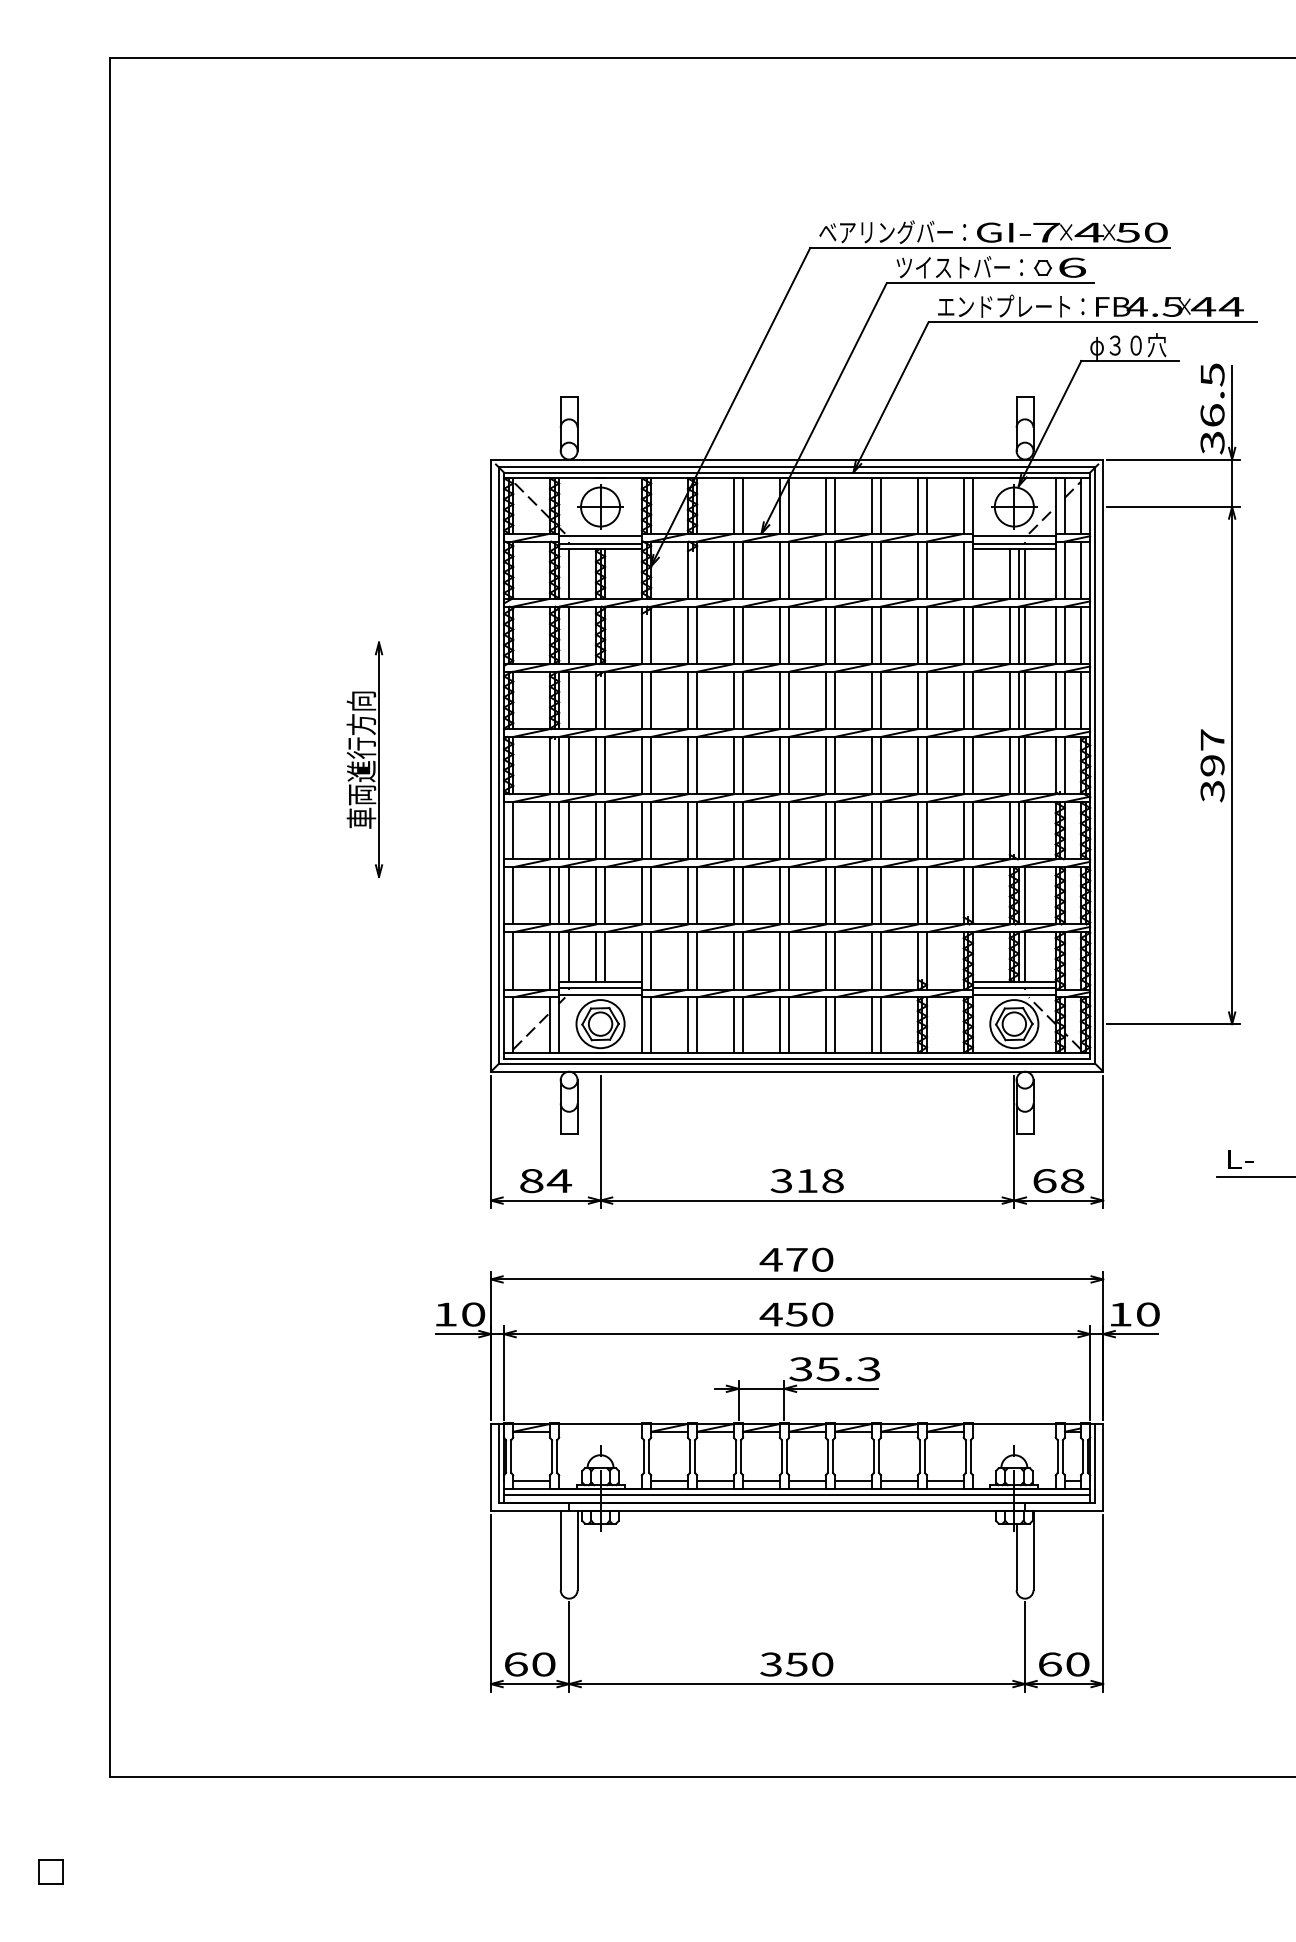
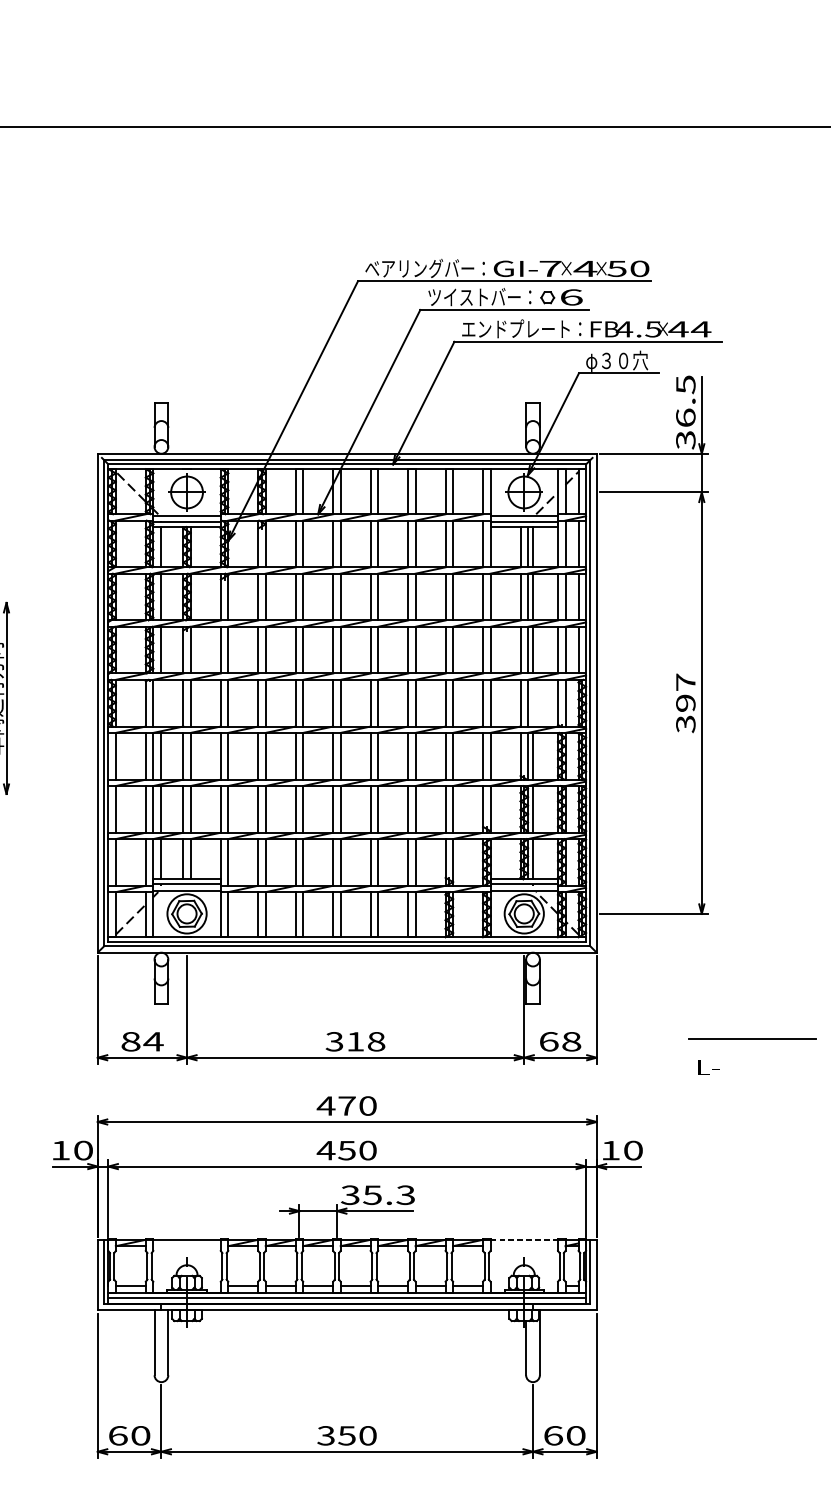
line: (569, 765) -> (161, 703), removed
line: (1025, 765) -> (533, 703), removed
text: (1240, 1159) -> (708, 1067), moved
line: (1014, 1424) -> (524, 1240), solid -> dashed

